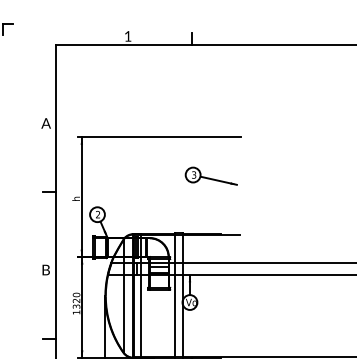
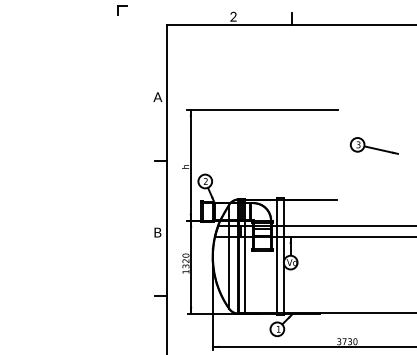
text: (128, 36) -> (233, 16), 1 -> 2
part: (210, 175) -> (373, 145), moved

